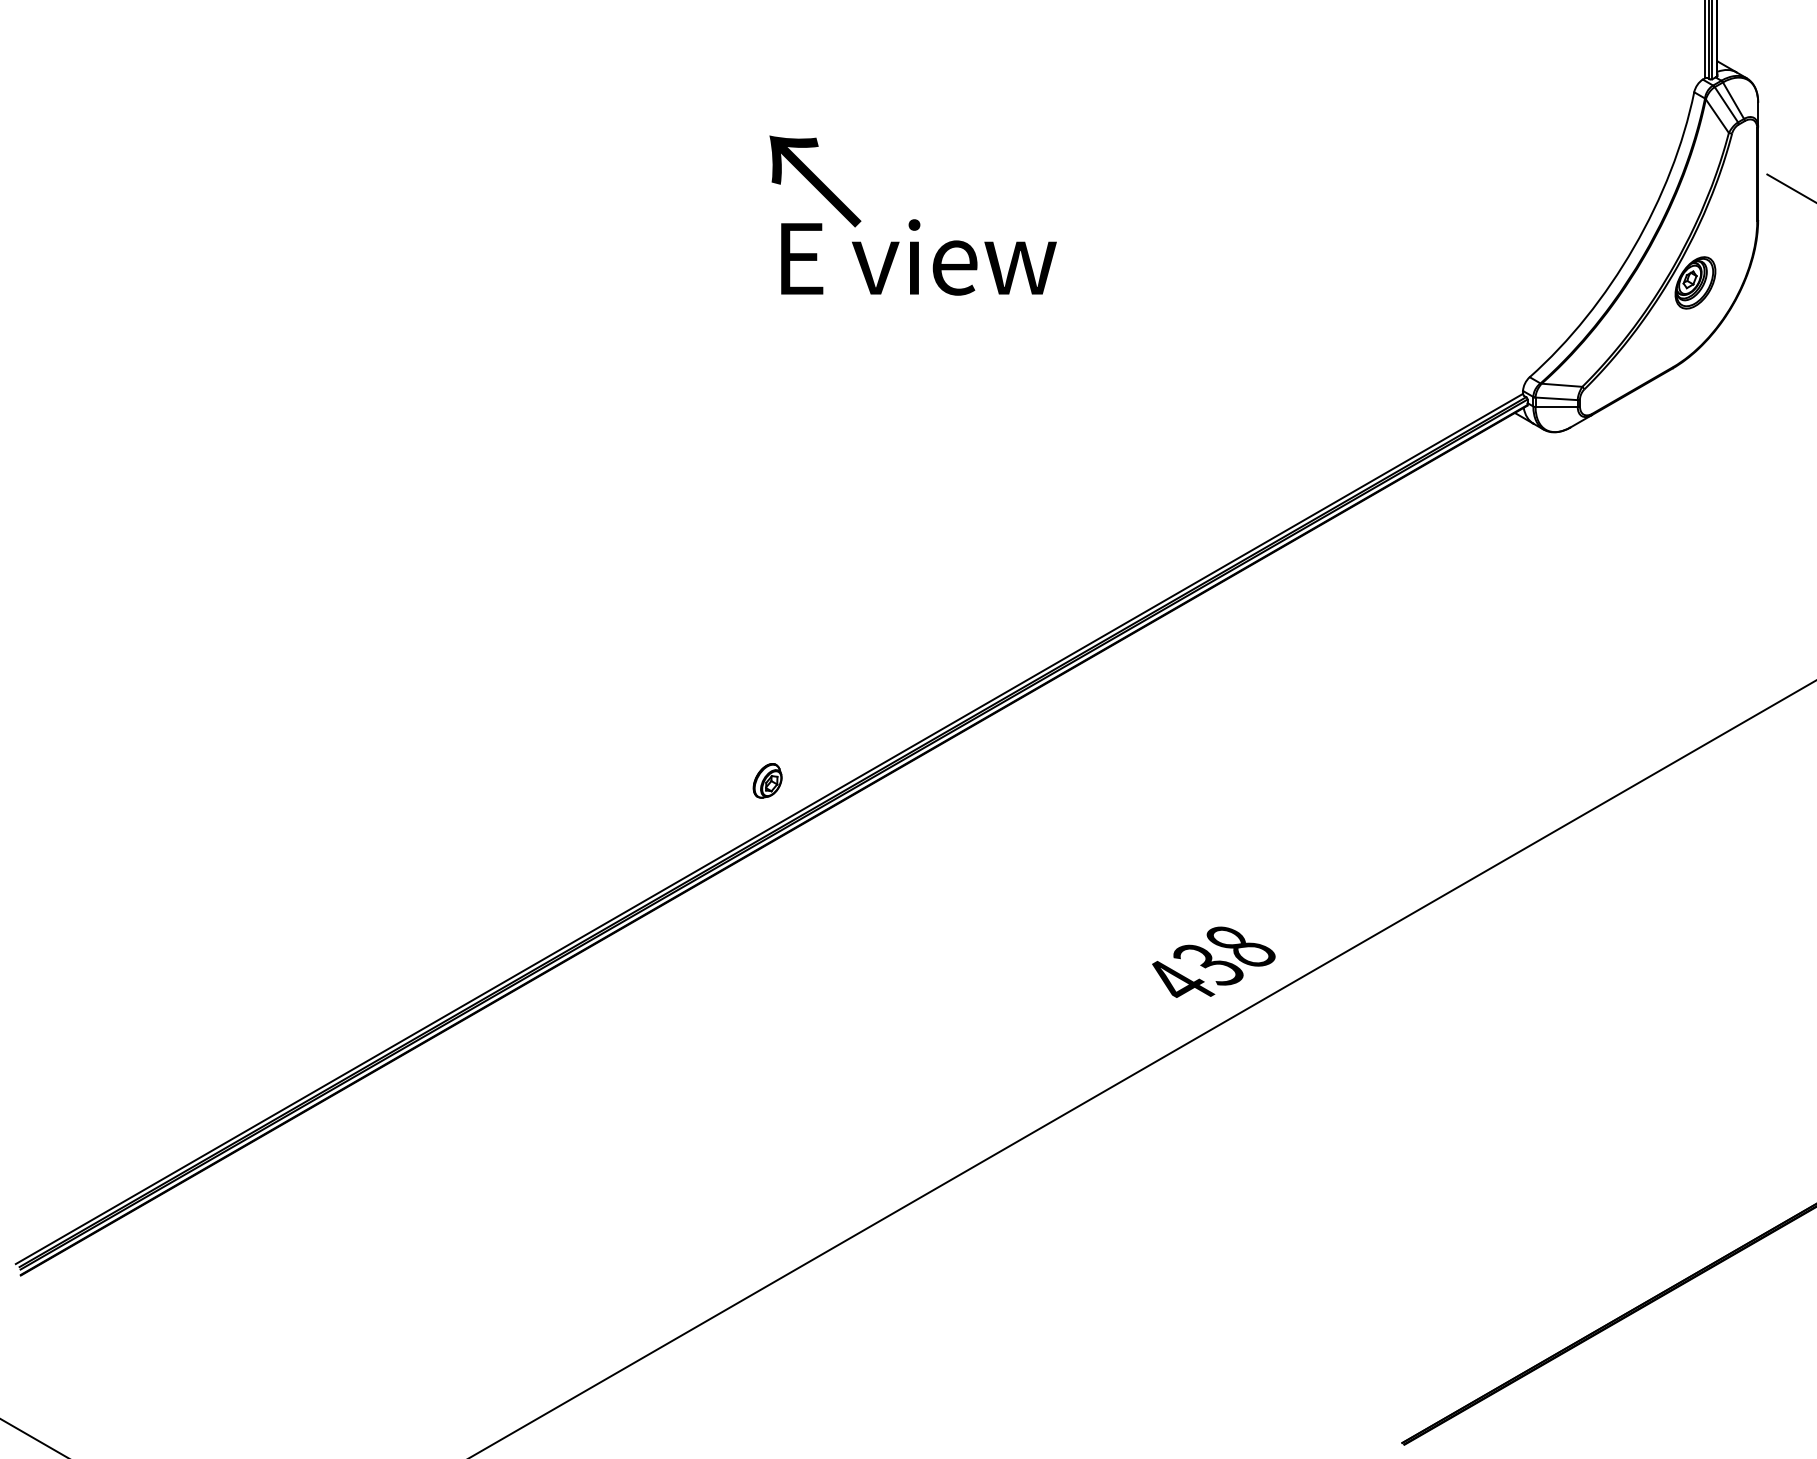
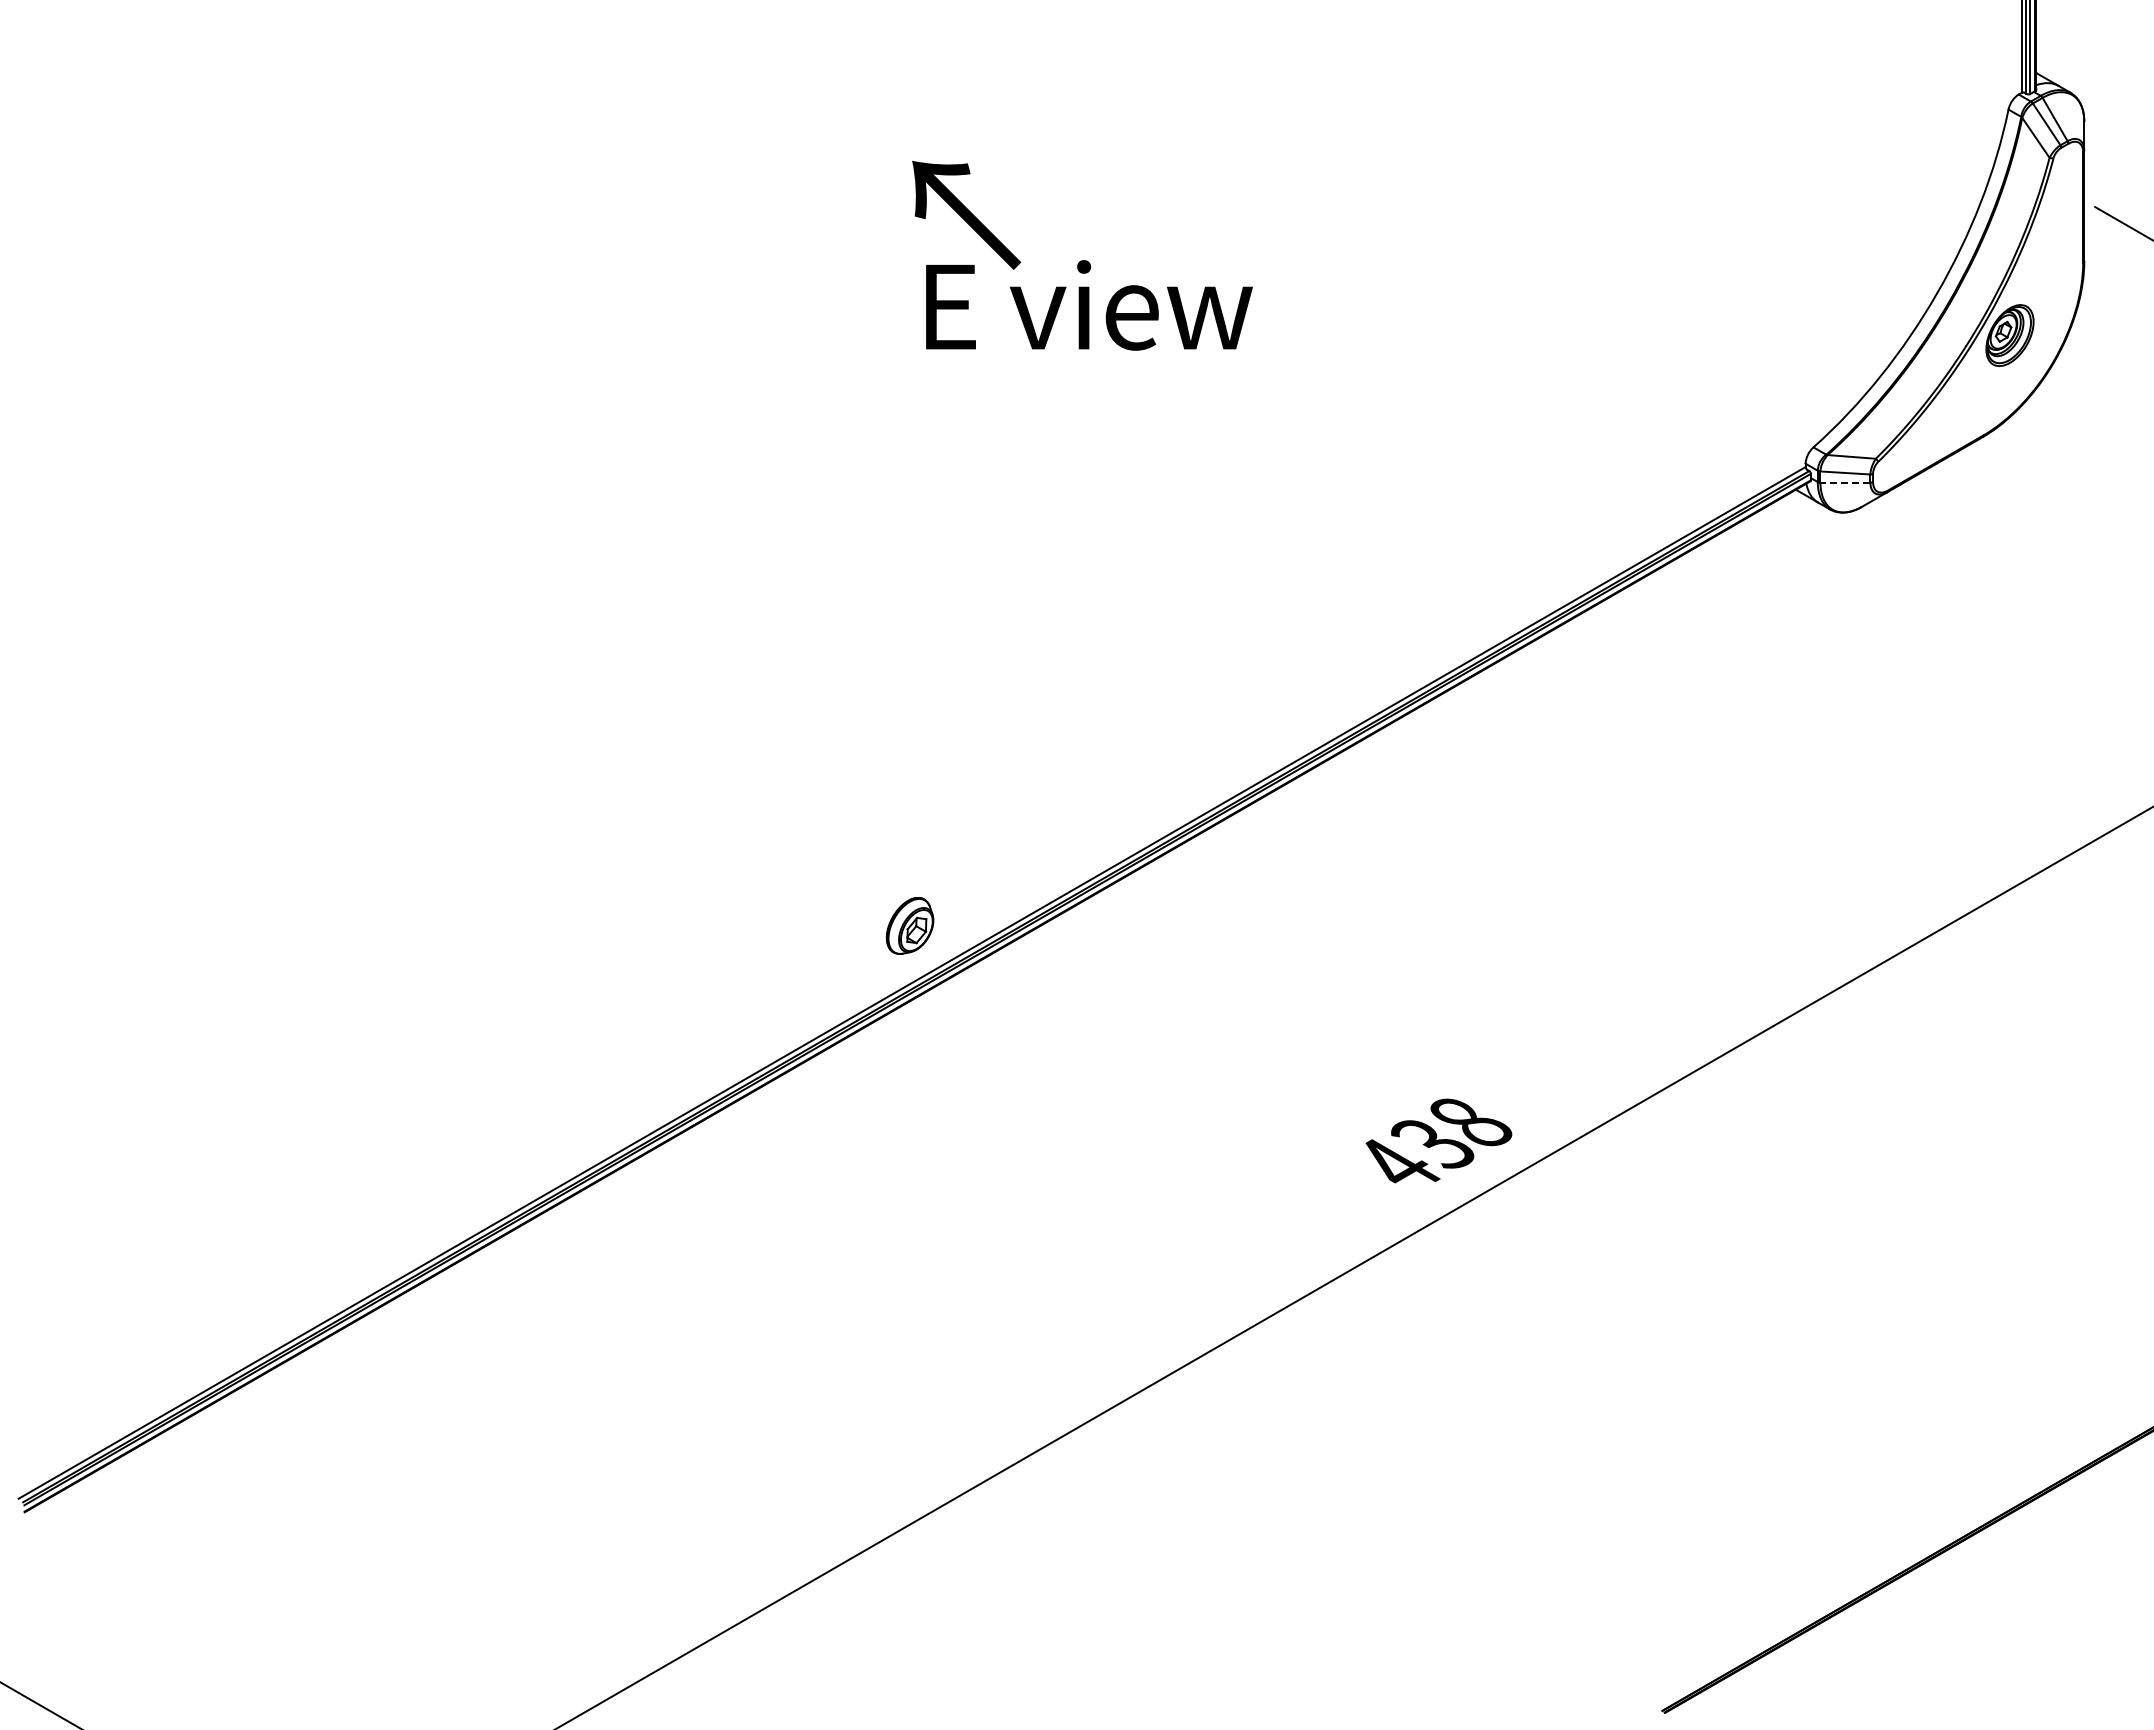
line: (1556, 406) -> (1845, 482), solid -> dashed
part: (767, 780) -> (909, 925), size x1.4

